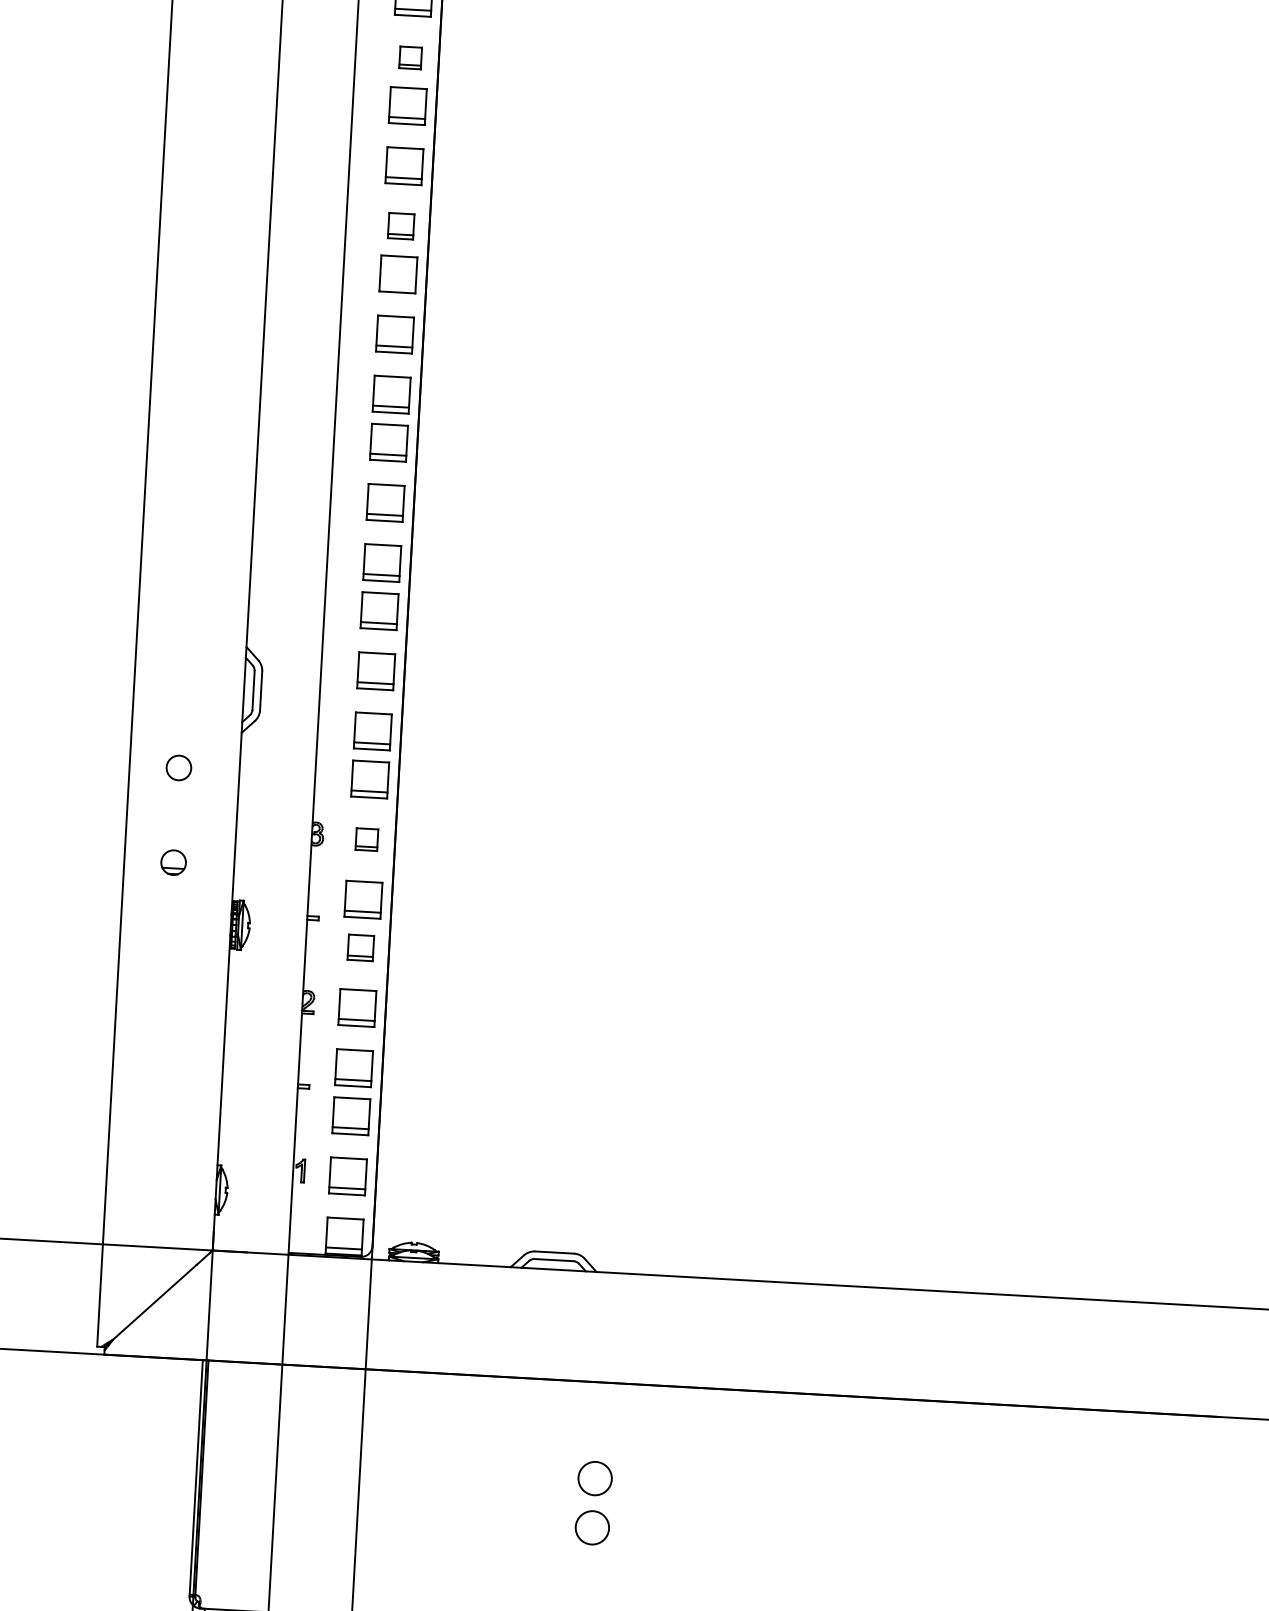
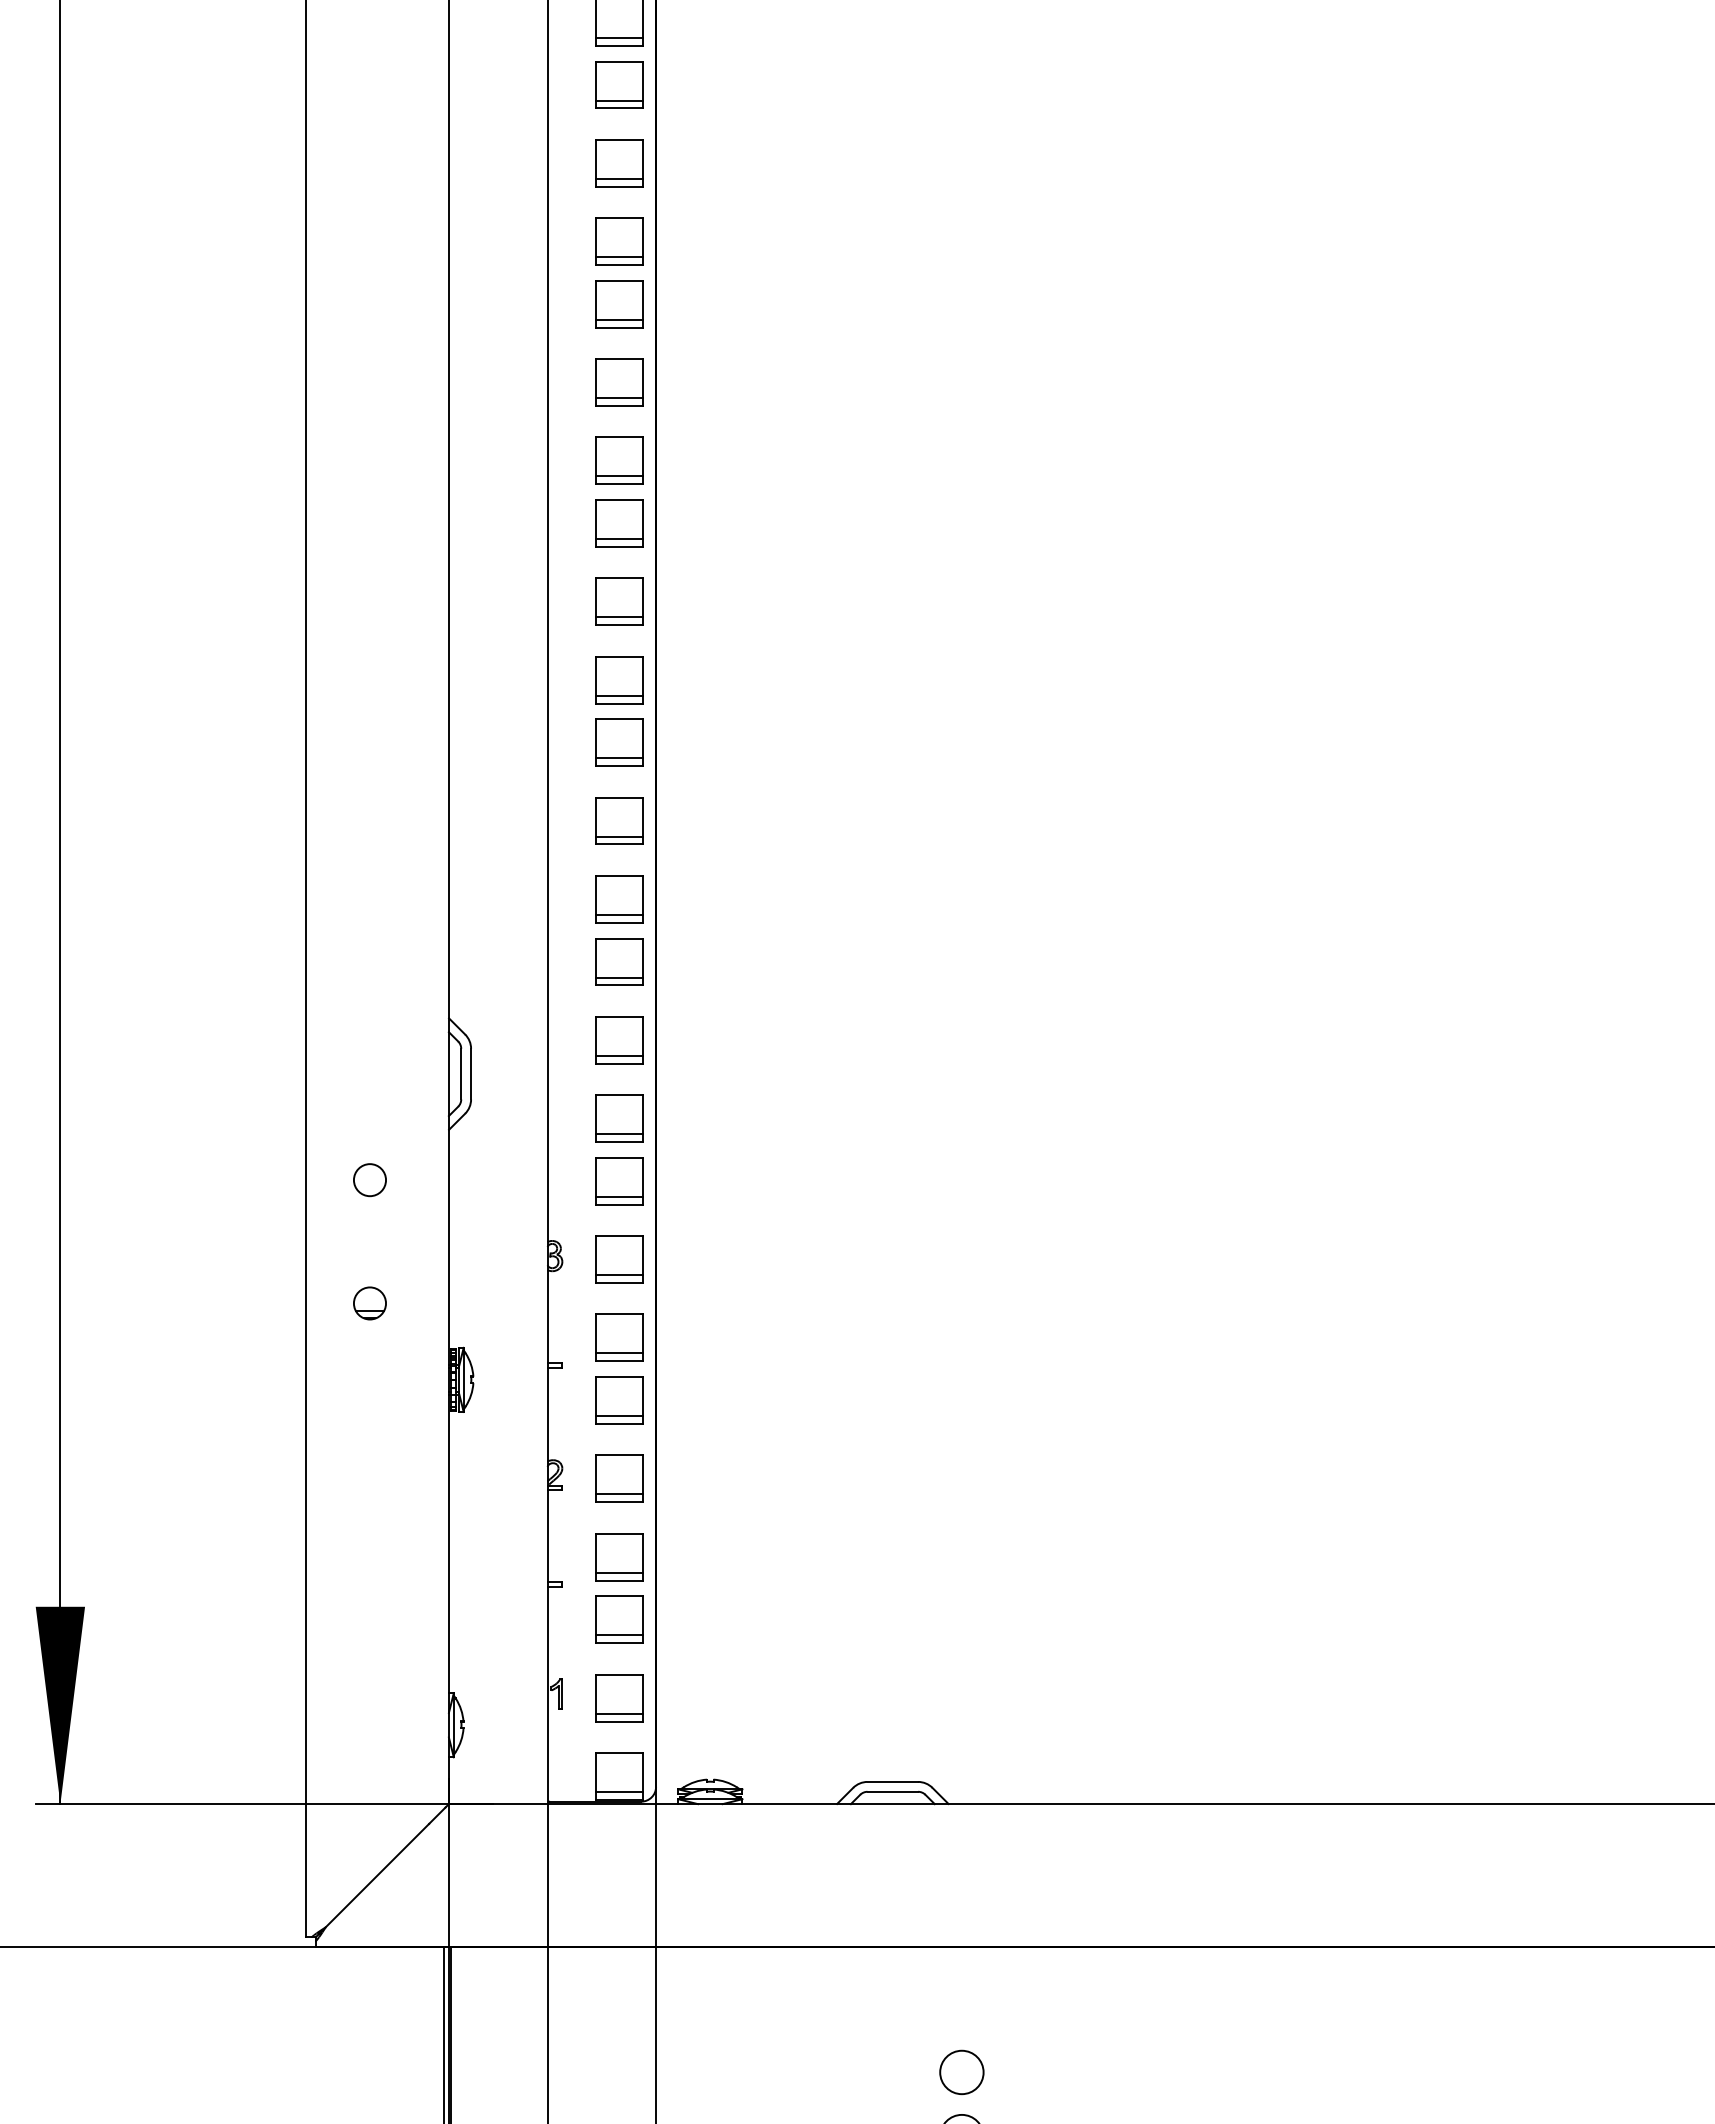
part: (410, 57) -> (619, 241), size x1.67
part: (401, 226) -> (619, 460), size x1.43
line: (397, 286) -> (618, 539), added
part: (367, 839) -> (619, 1259), size x1.67
part: (361, 947) -> (619, 1400), size x1.43

